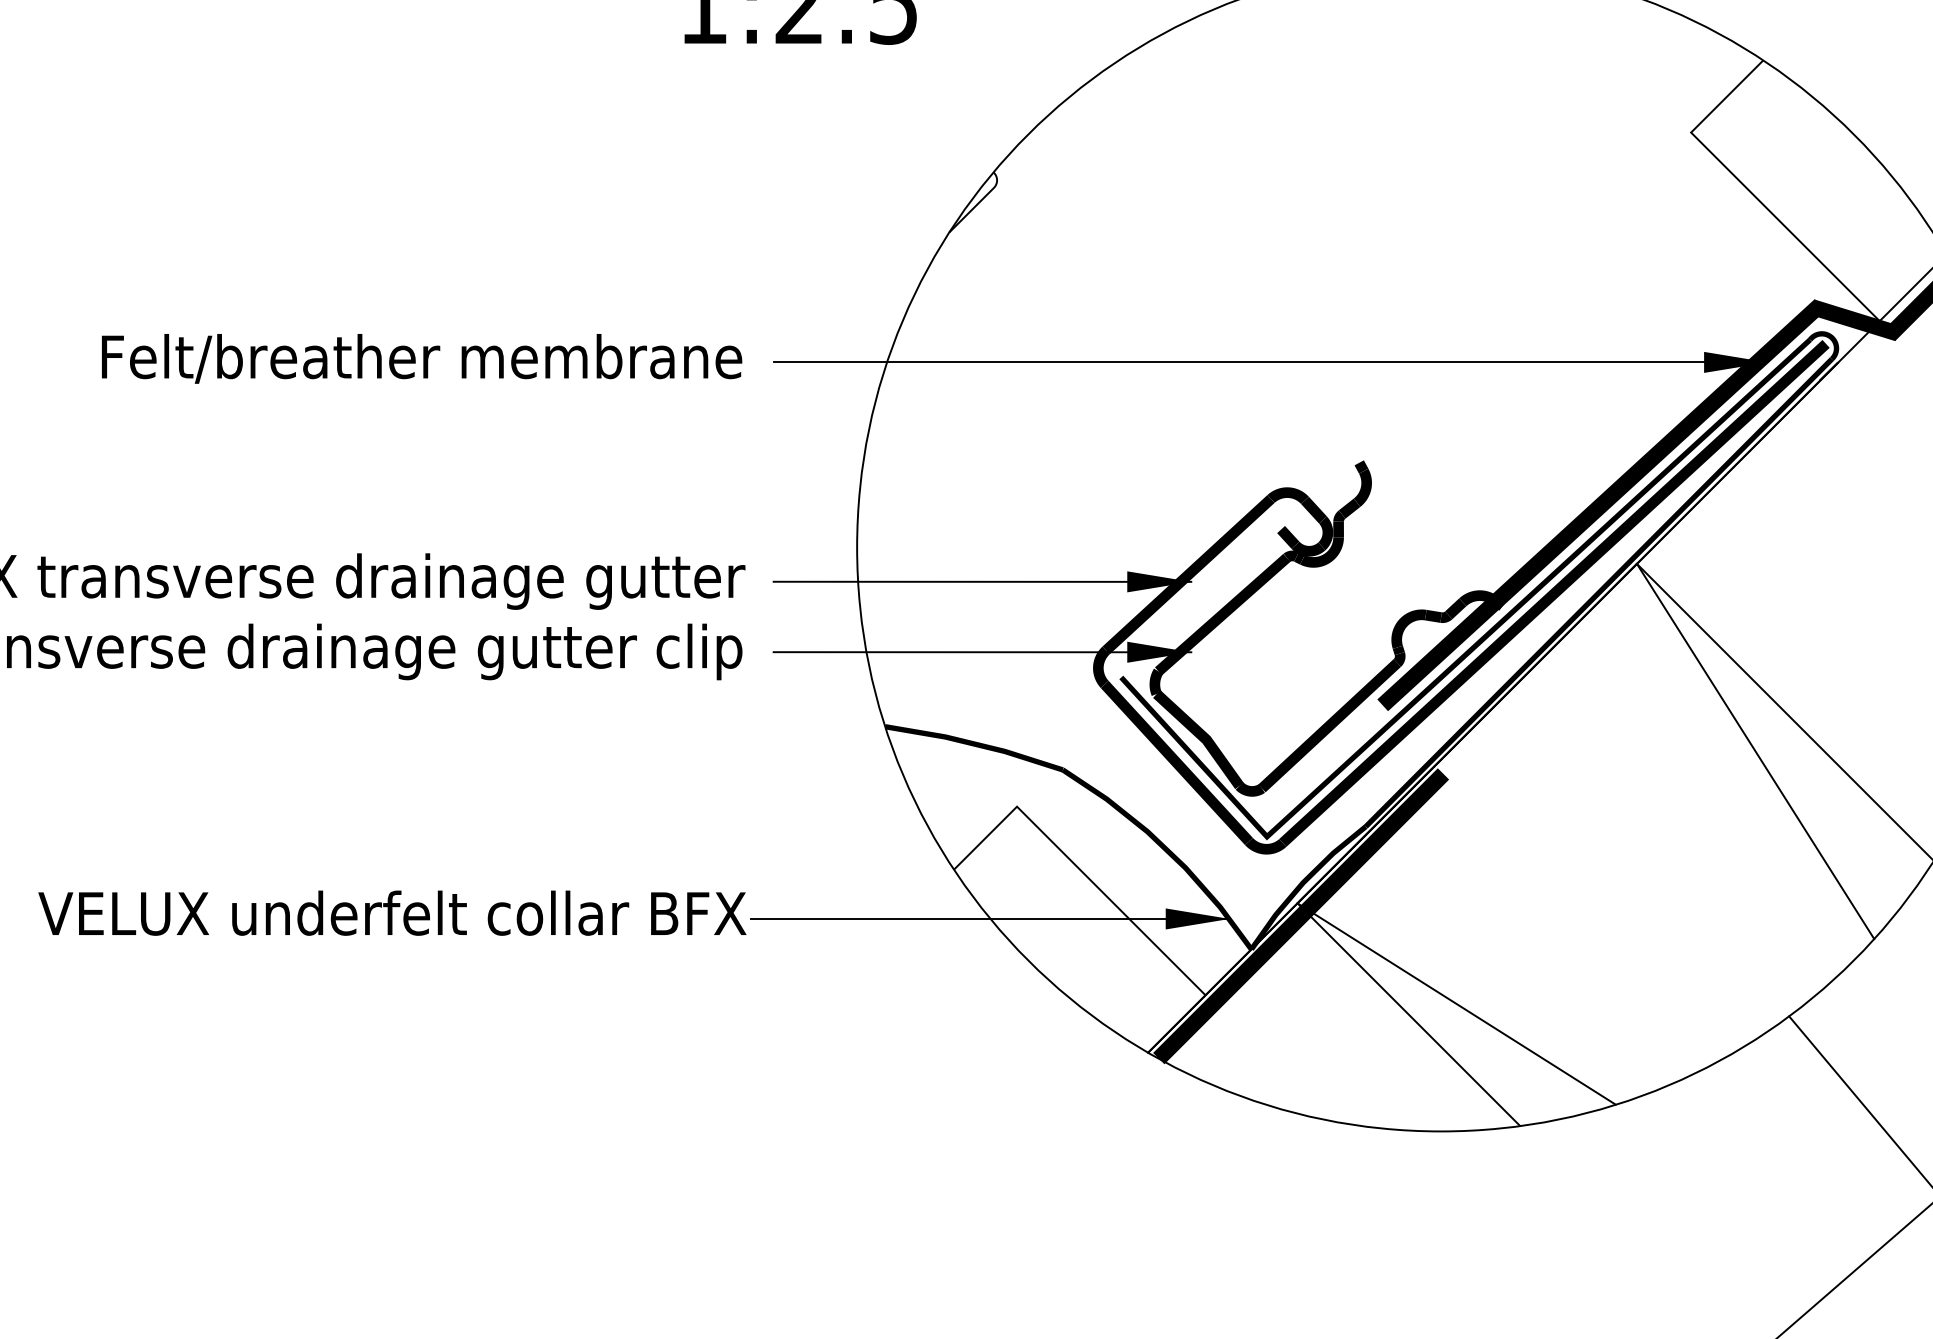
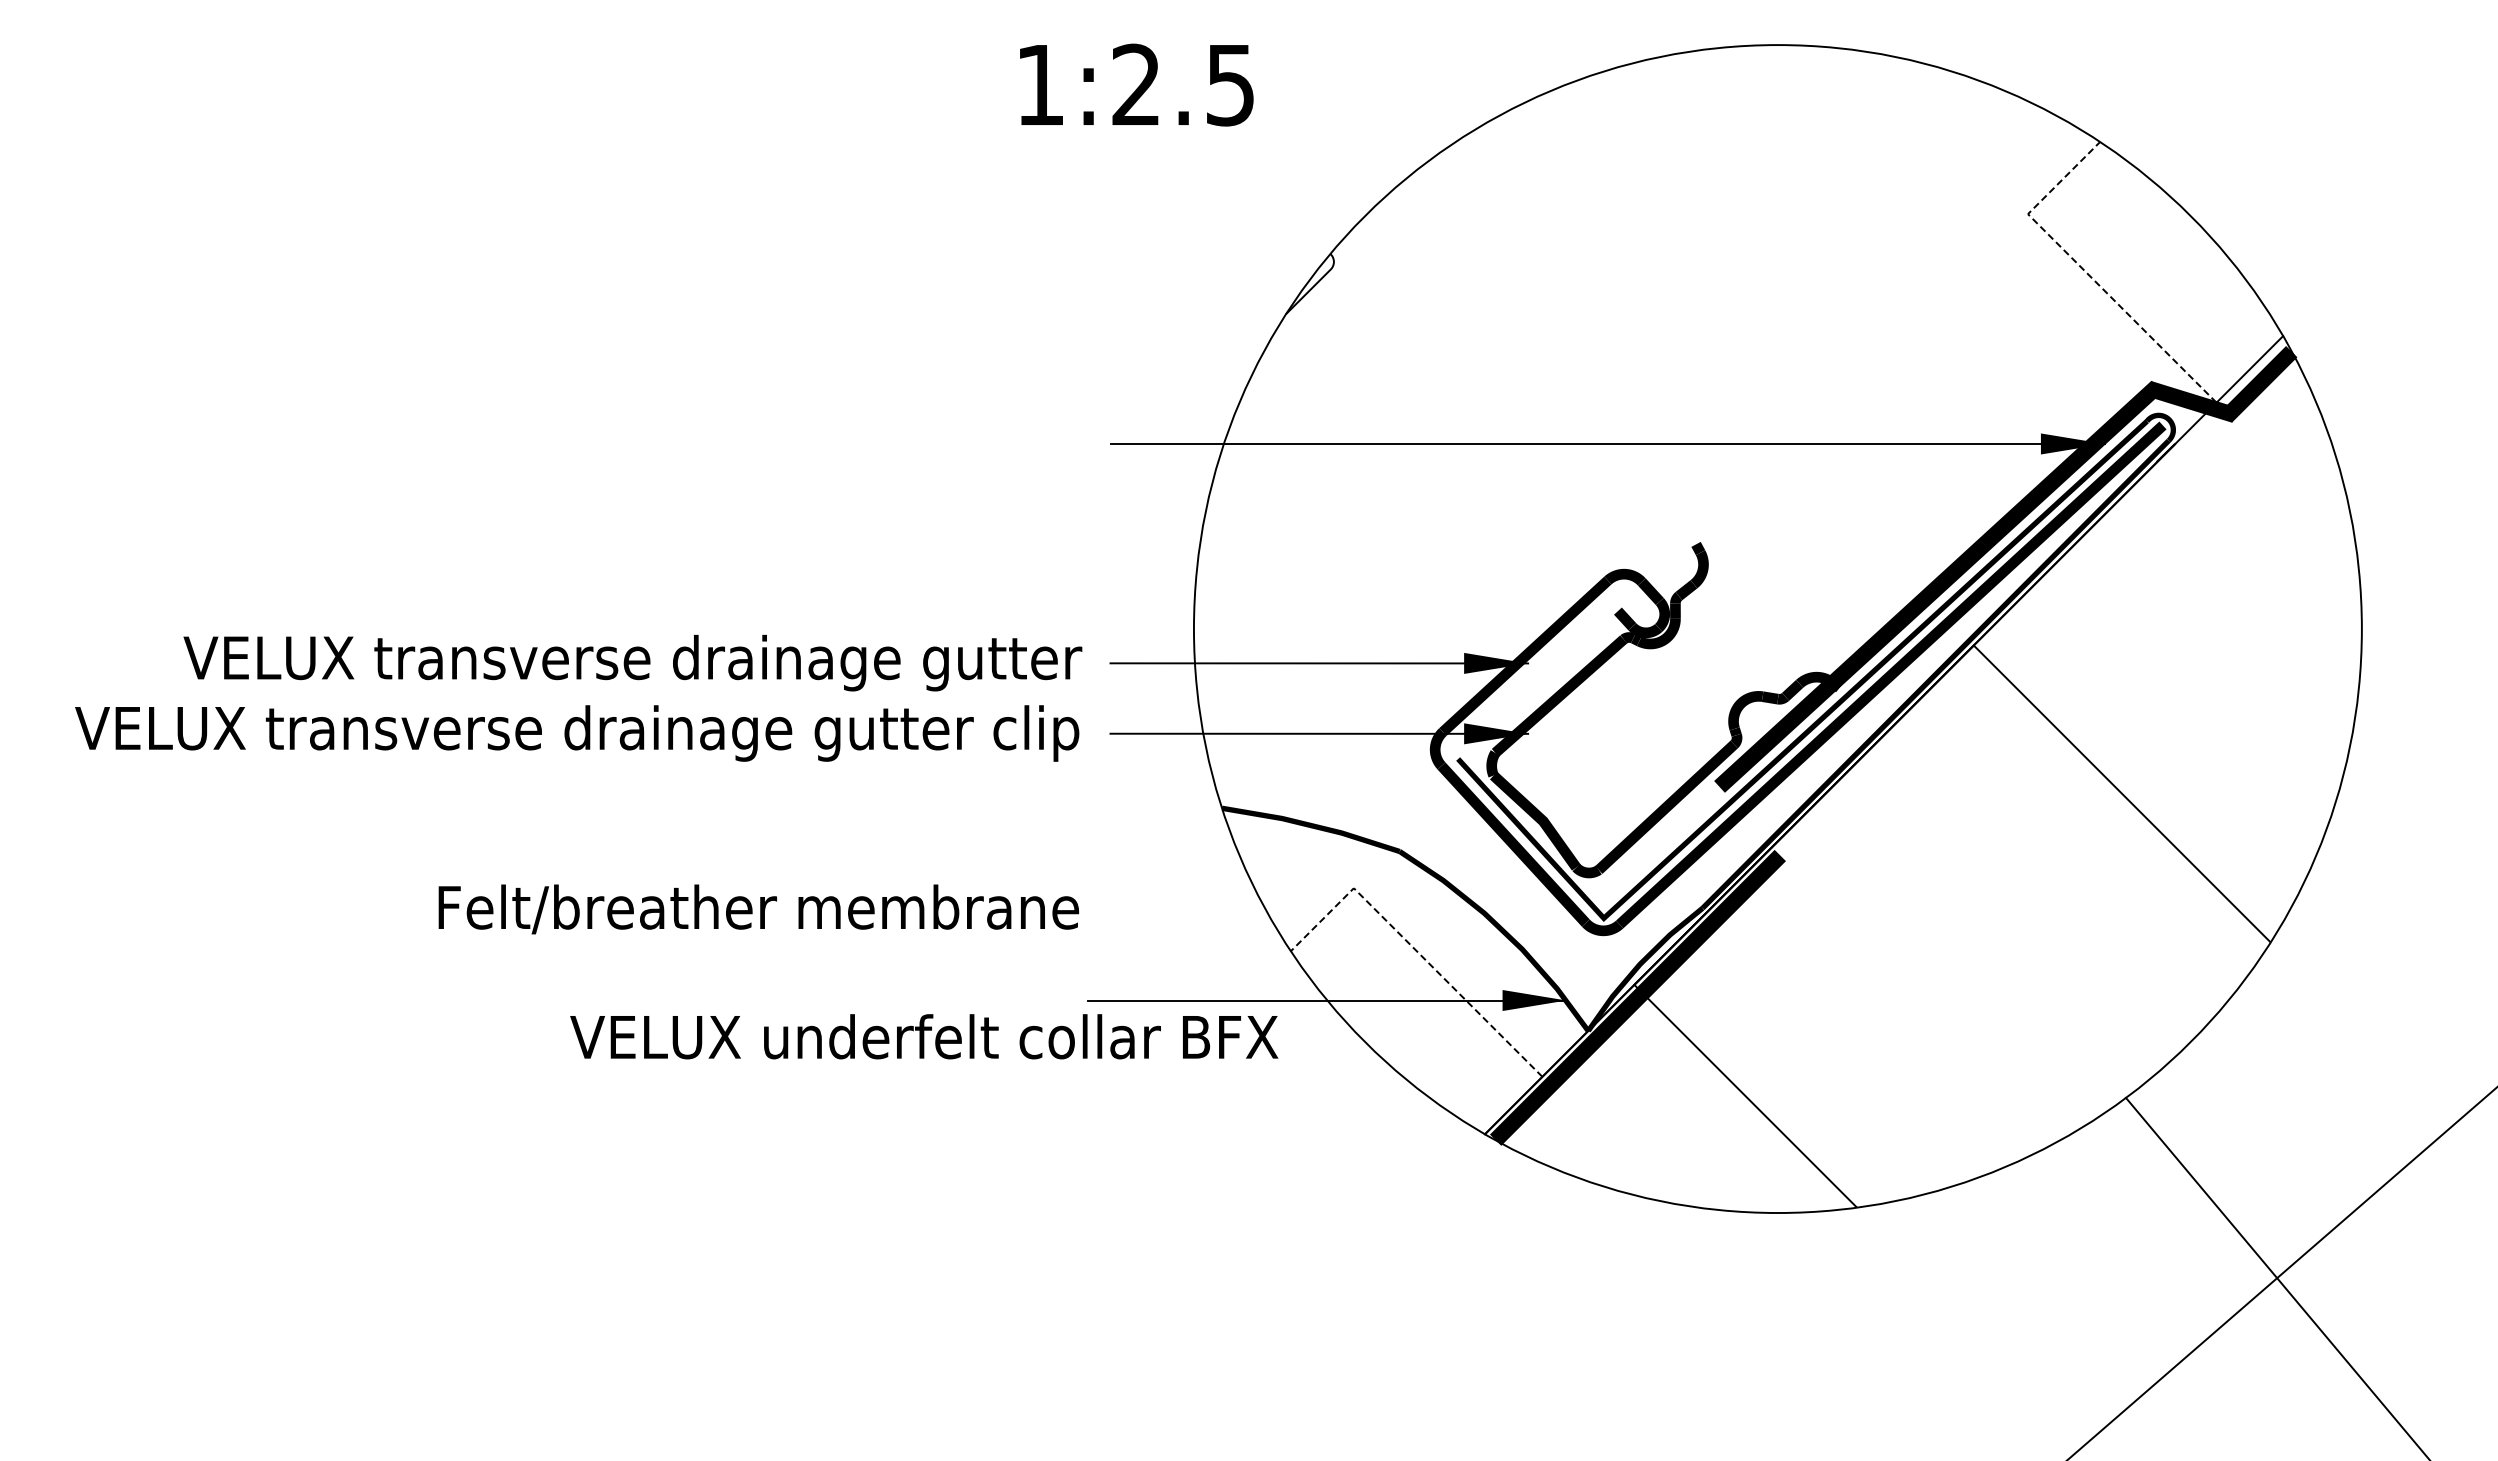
line: (1748, 189) -> (2085, 271), solid -> dashed
text: (421, 358) -> (758, 909), moved
line: (1755, 750) -> (2092, 832), removed
line: (1079, 868) -> (1416, 950), solid -> dashed
text: (392, 912) -> (924, 1036), moved
line: (1456, 1003) -> (1793, 1085), removed

